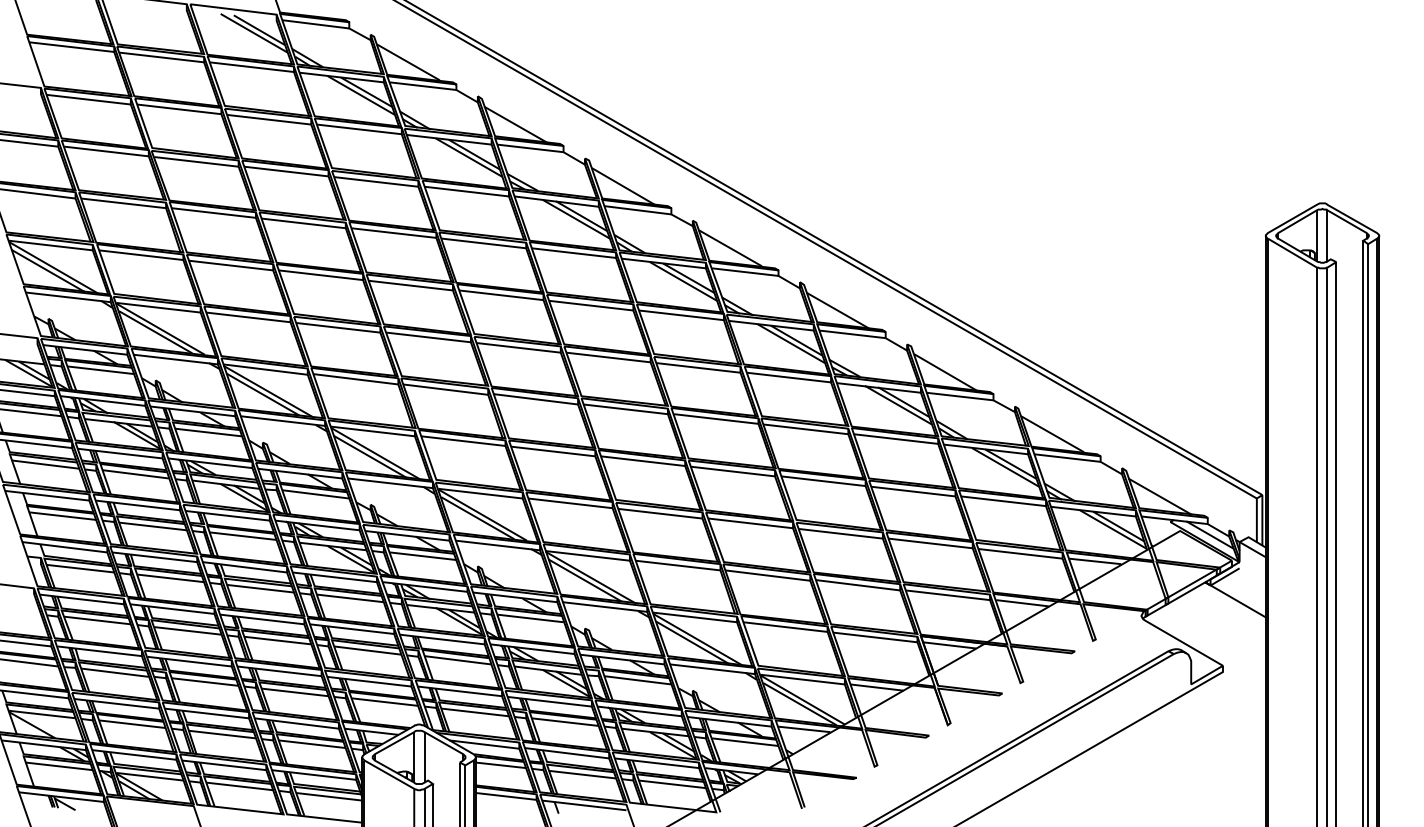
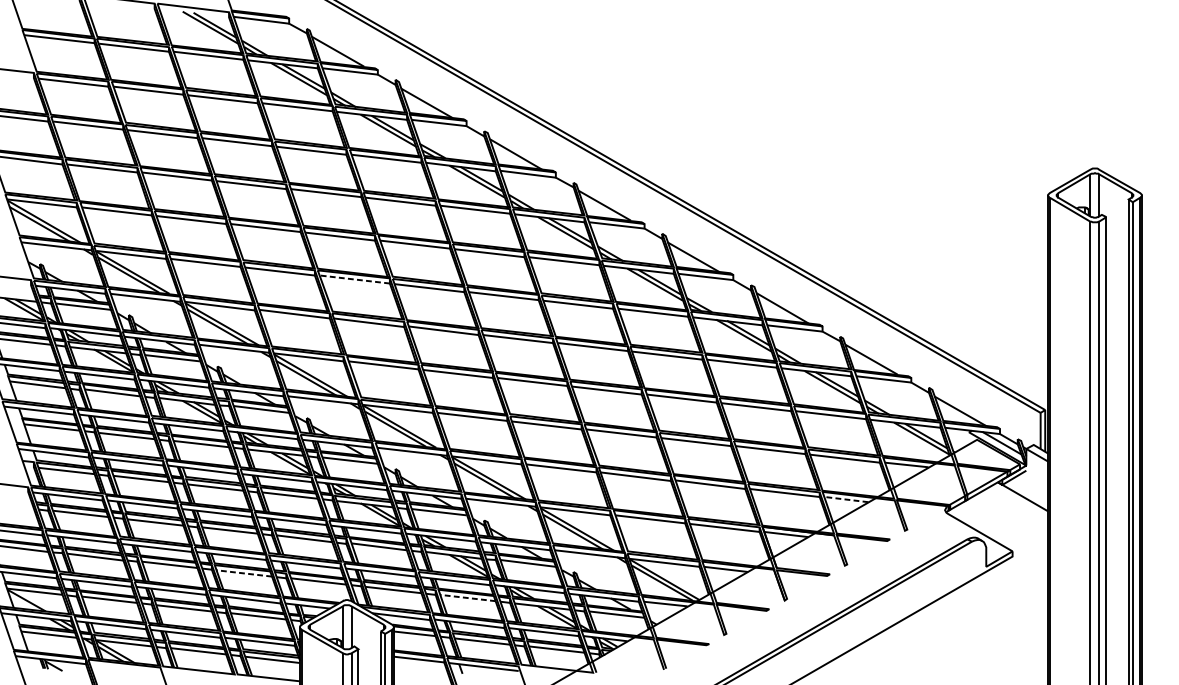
line: (428, 337) -> (354, 279), solid -> dashed
line: (1022, 603) -> (846, 499), solid -> dashed
line: (295, 692) -> (244, 573), solid -> dashed
line: (565, 722) -> (468, 598), solid -> dashed

